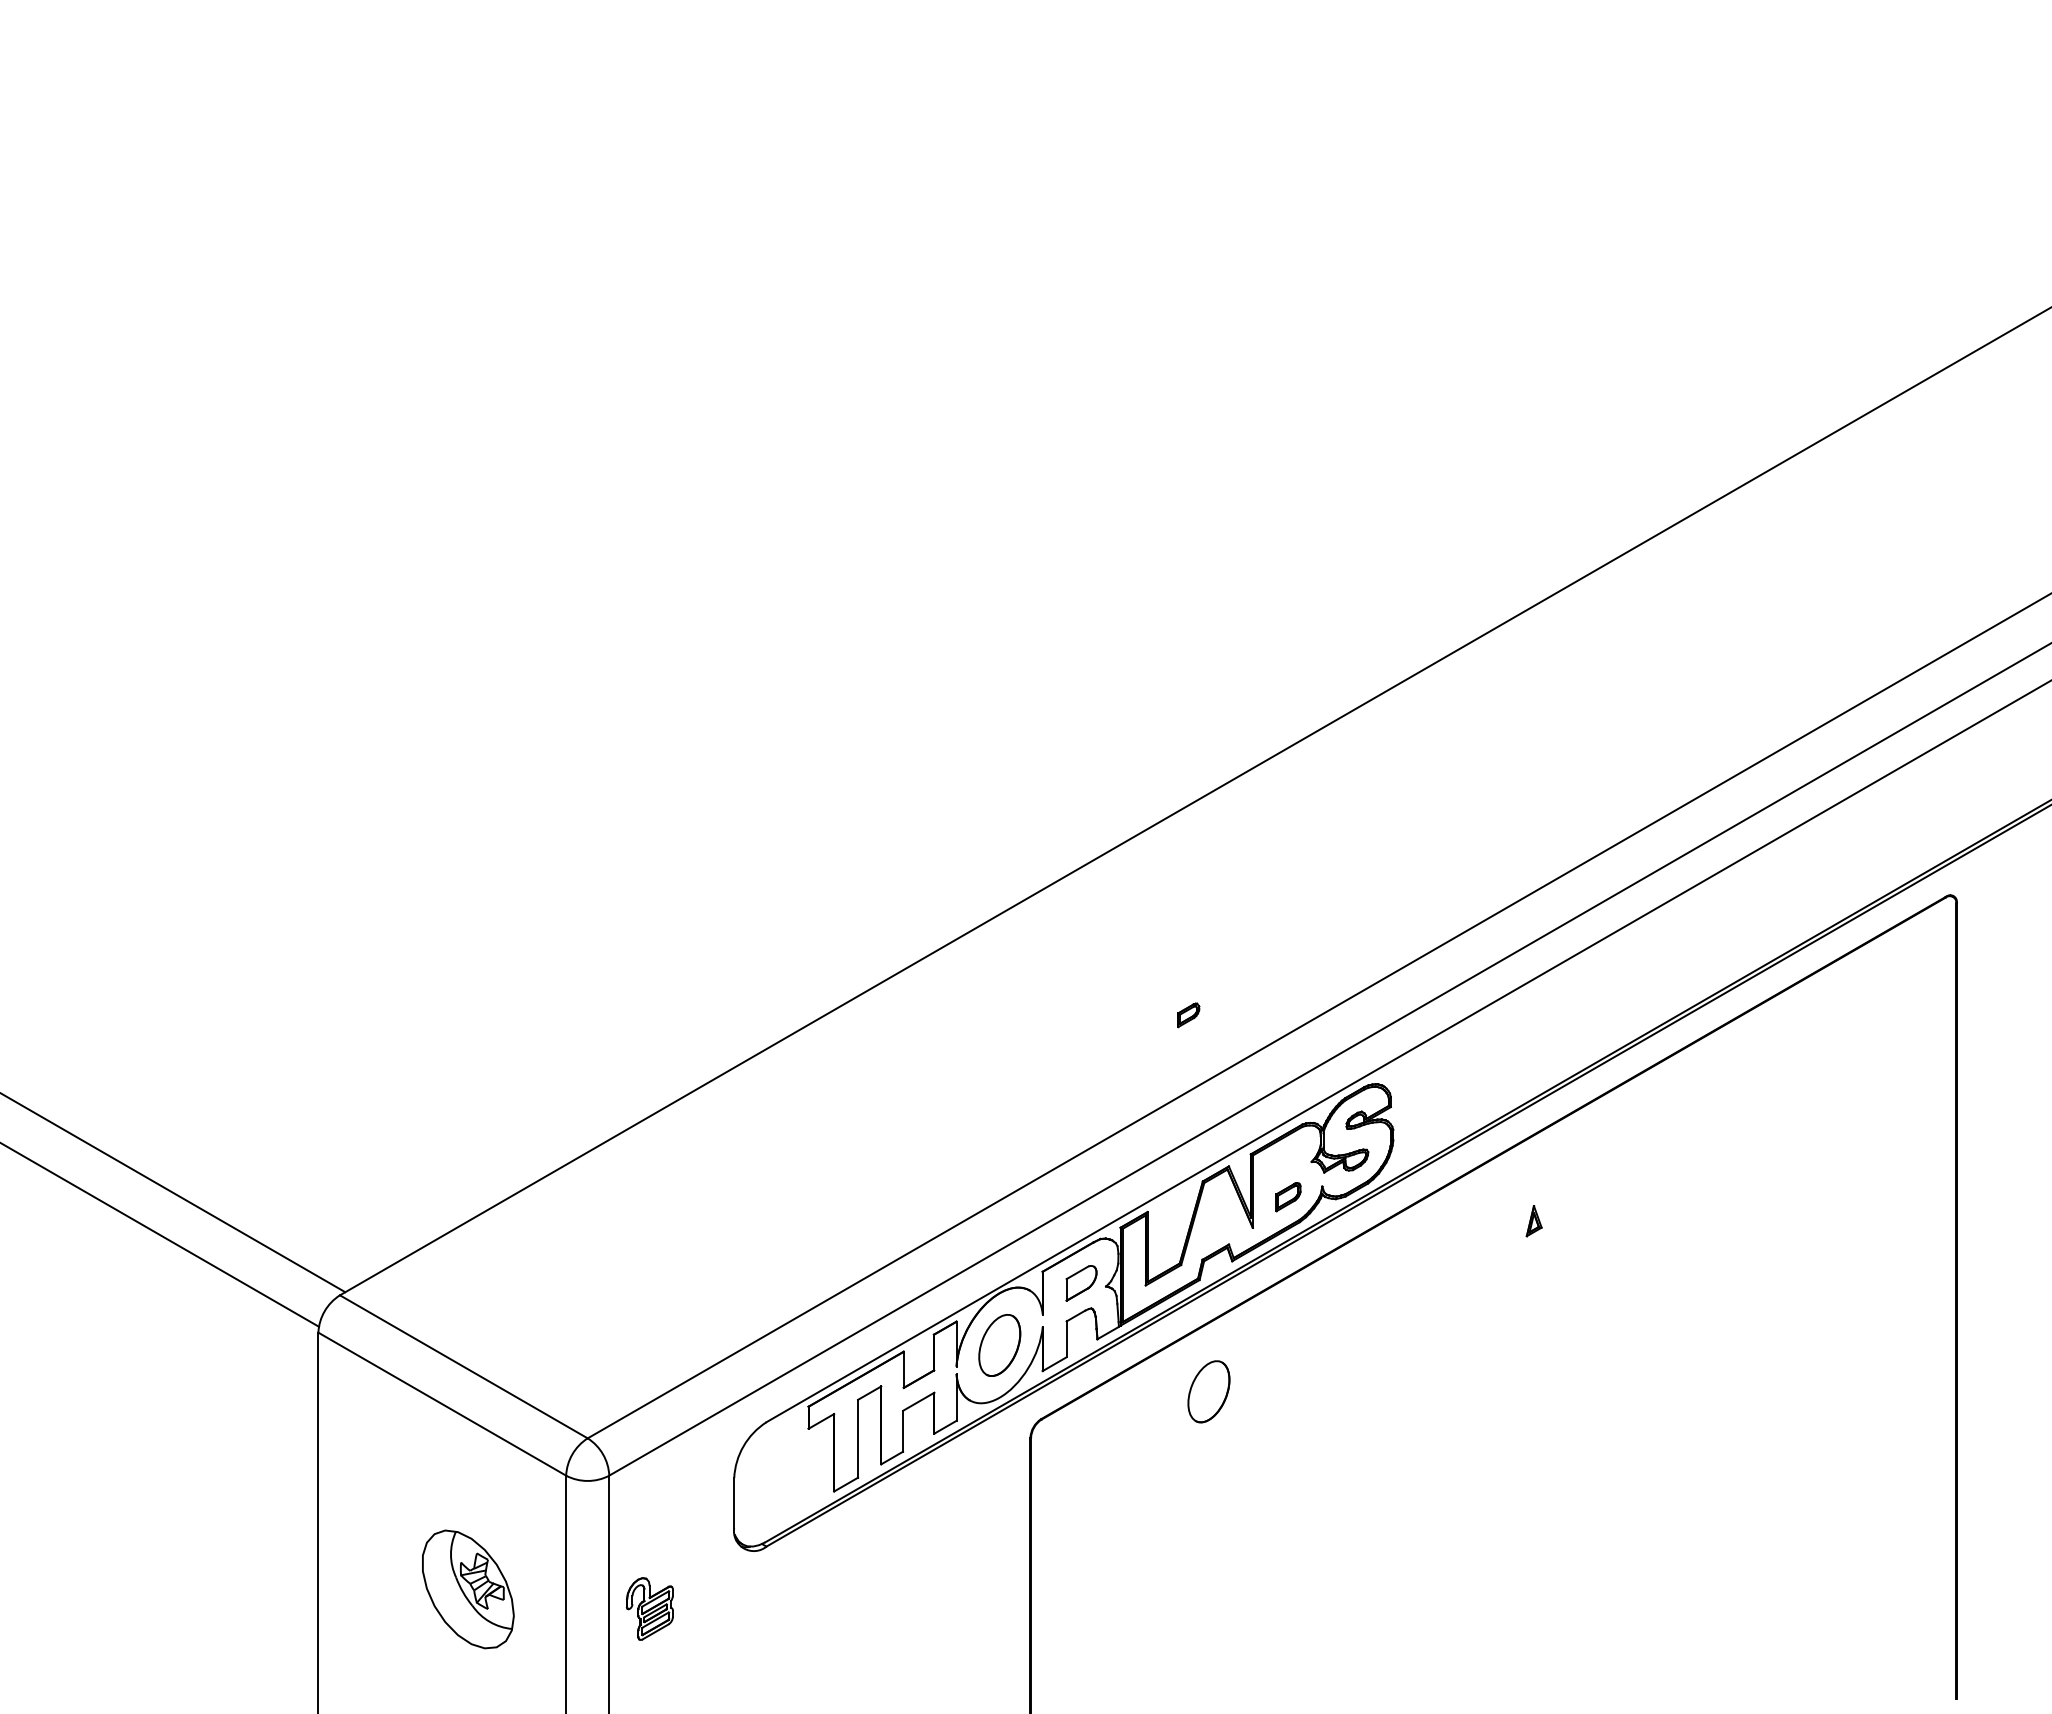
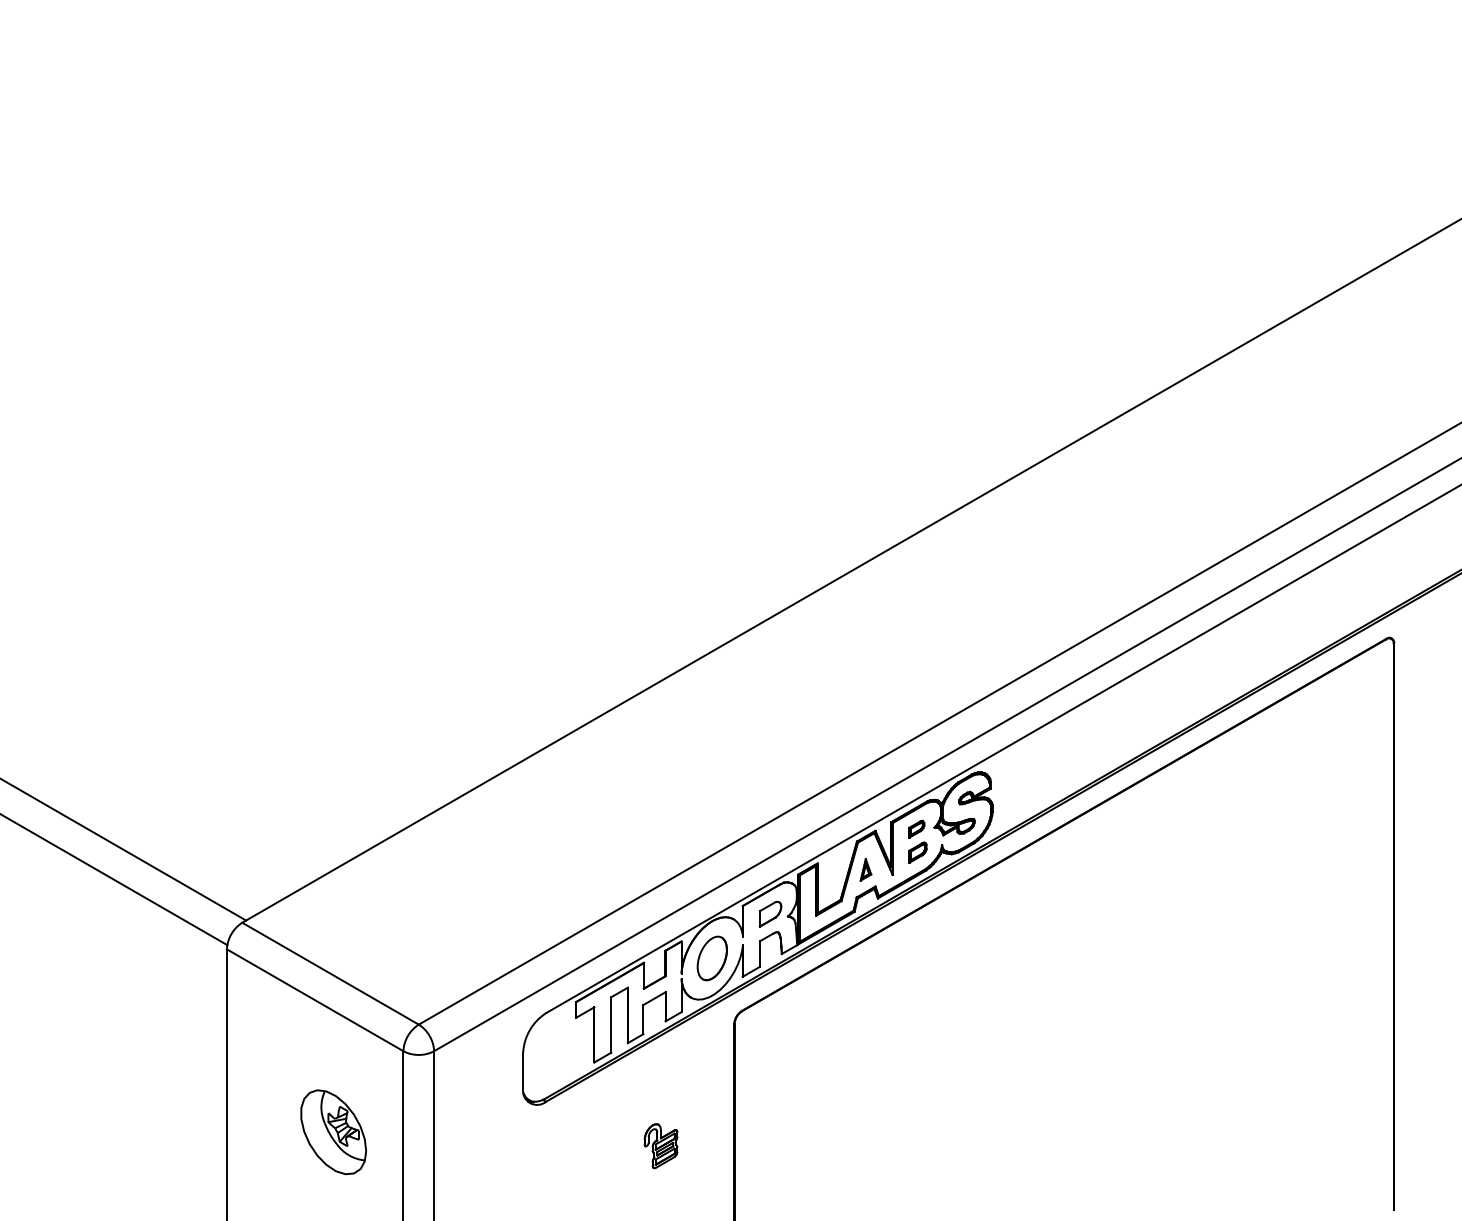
part: (1188, 1014) -> (916, 828), moved
part: (1533, 1220) -> (865, 869), moved
part: (1207, 1391) -> (860, 991), removed
part: (649, 1609) -> (660, 1146), moved

